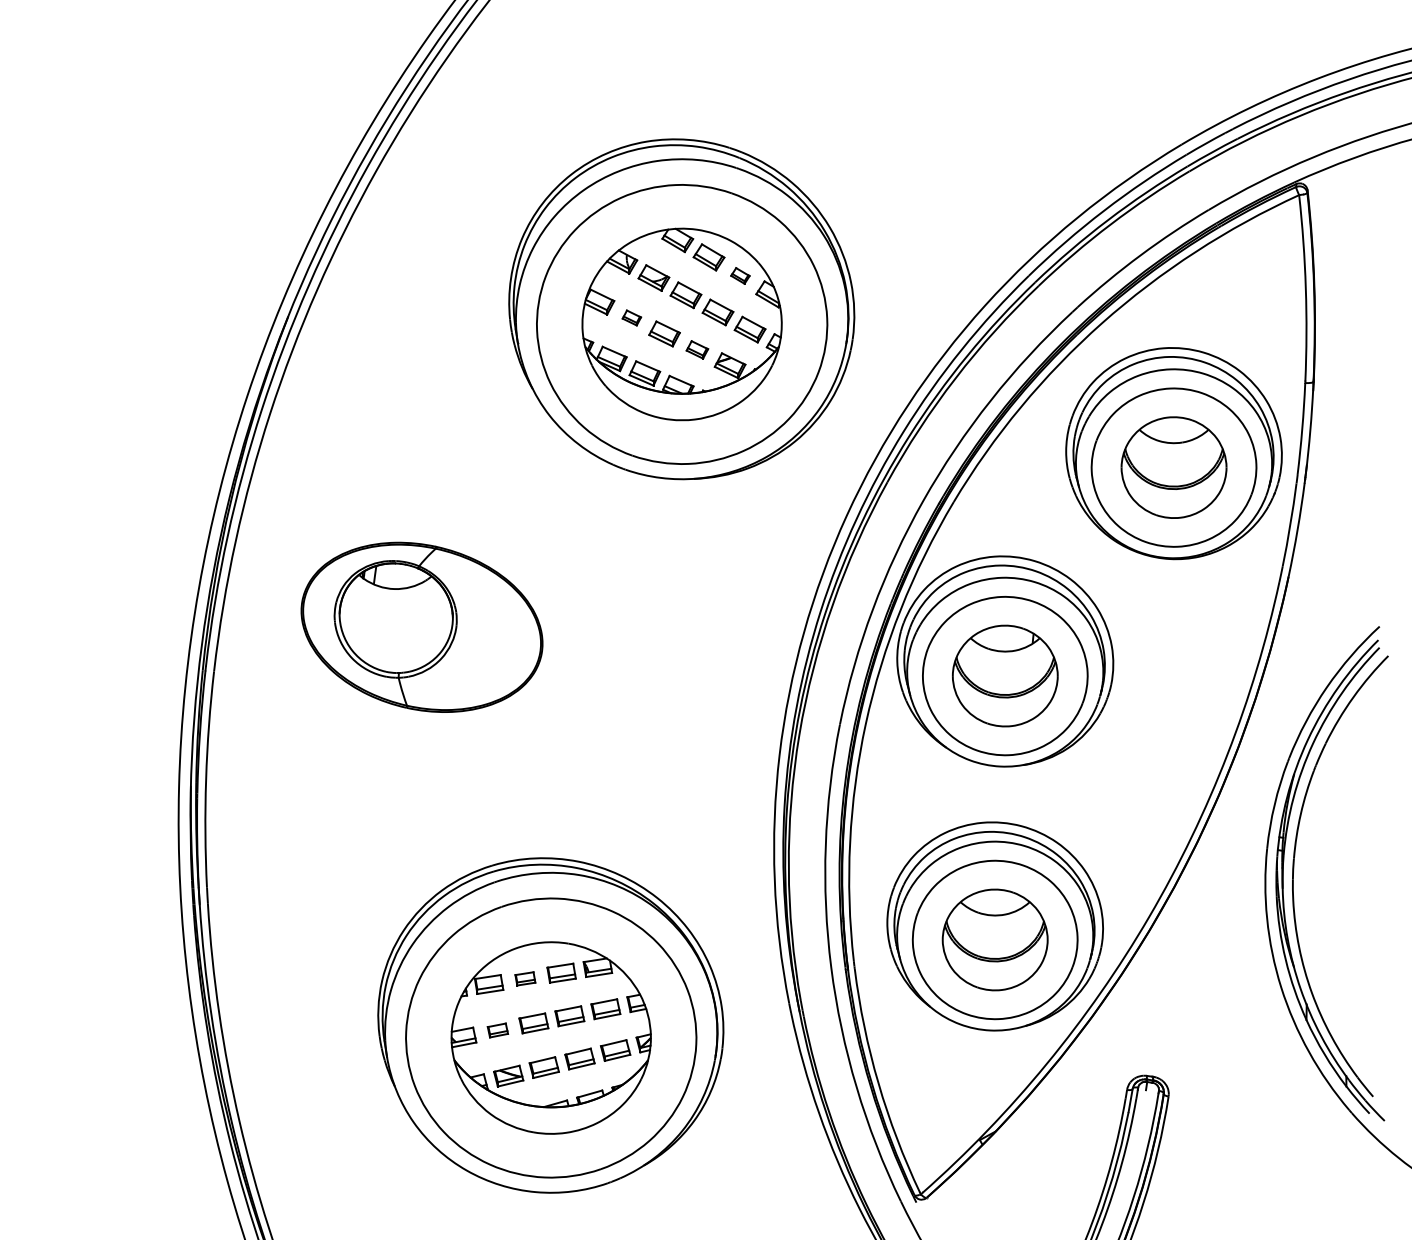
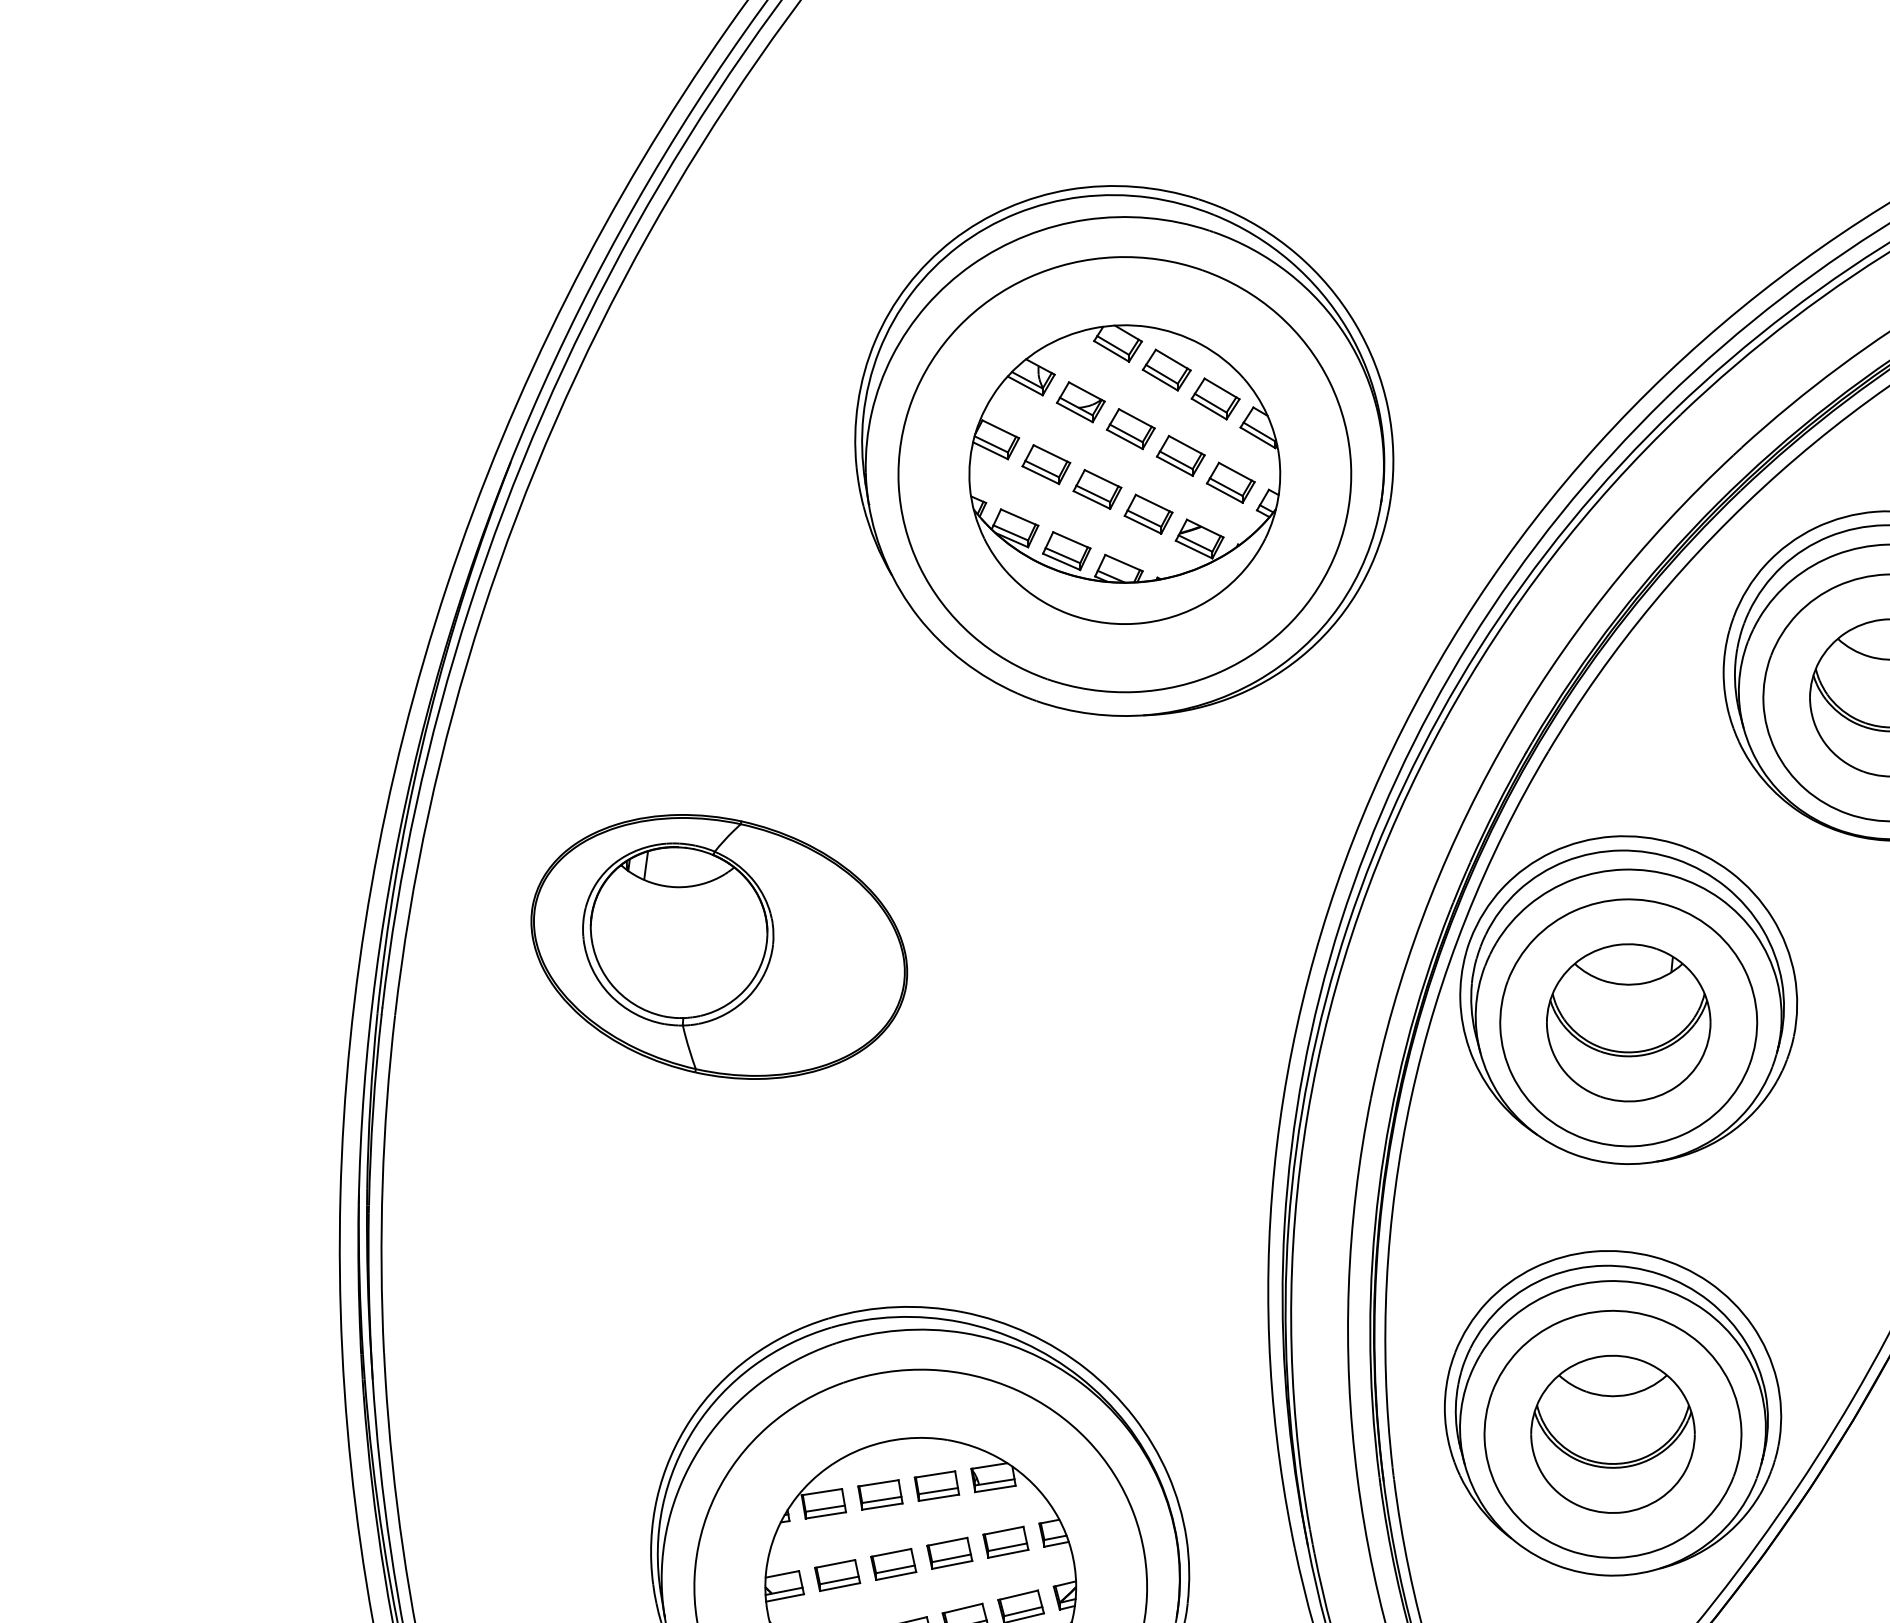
part: (740, 275) -> (1215, 398), size x1.67
part: (631, 317) -> (1045, 463), size x1.67
part: (697, 349) -> (1148, 513), size x1.43
part: (525, 978) -> (880, 1494), size x1.43
part: (497, 1030) -> (836, 1575), size x1.43

